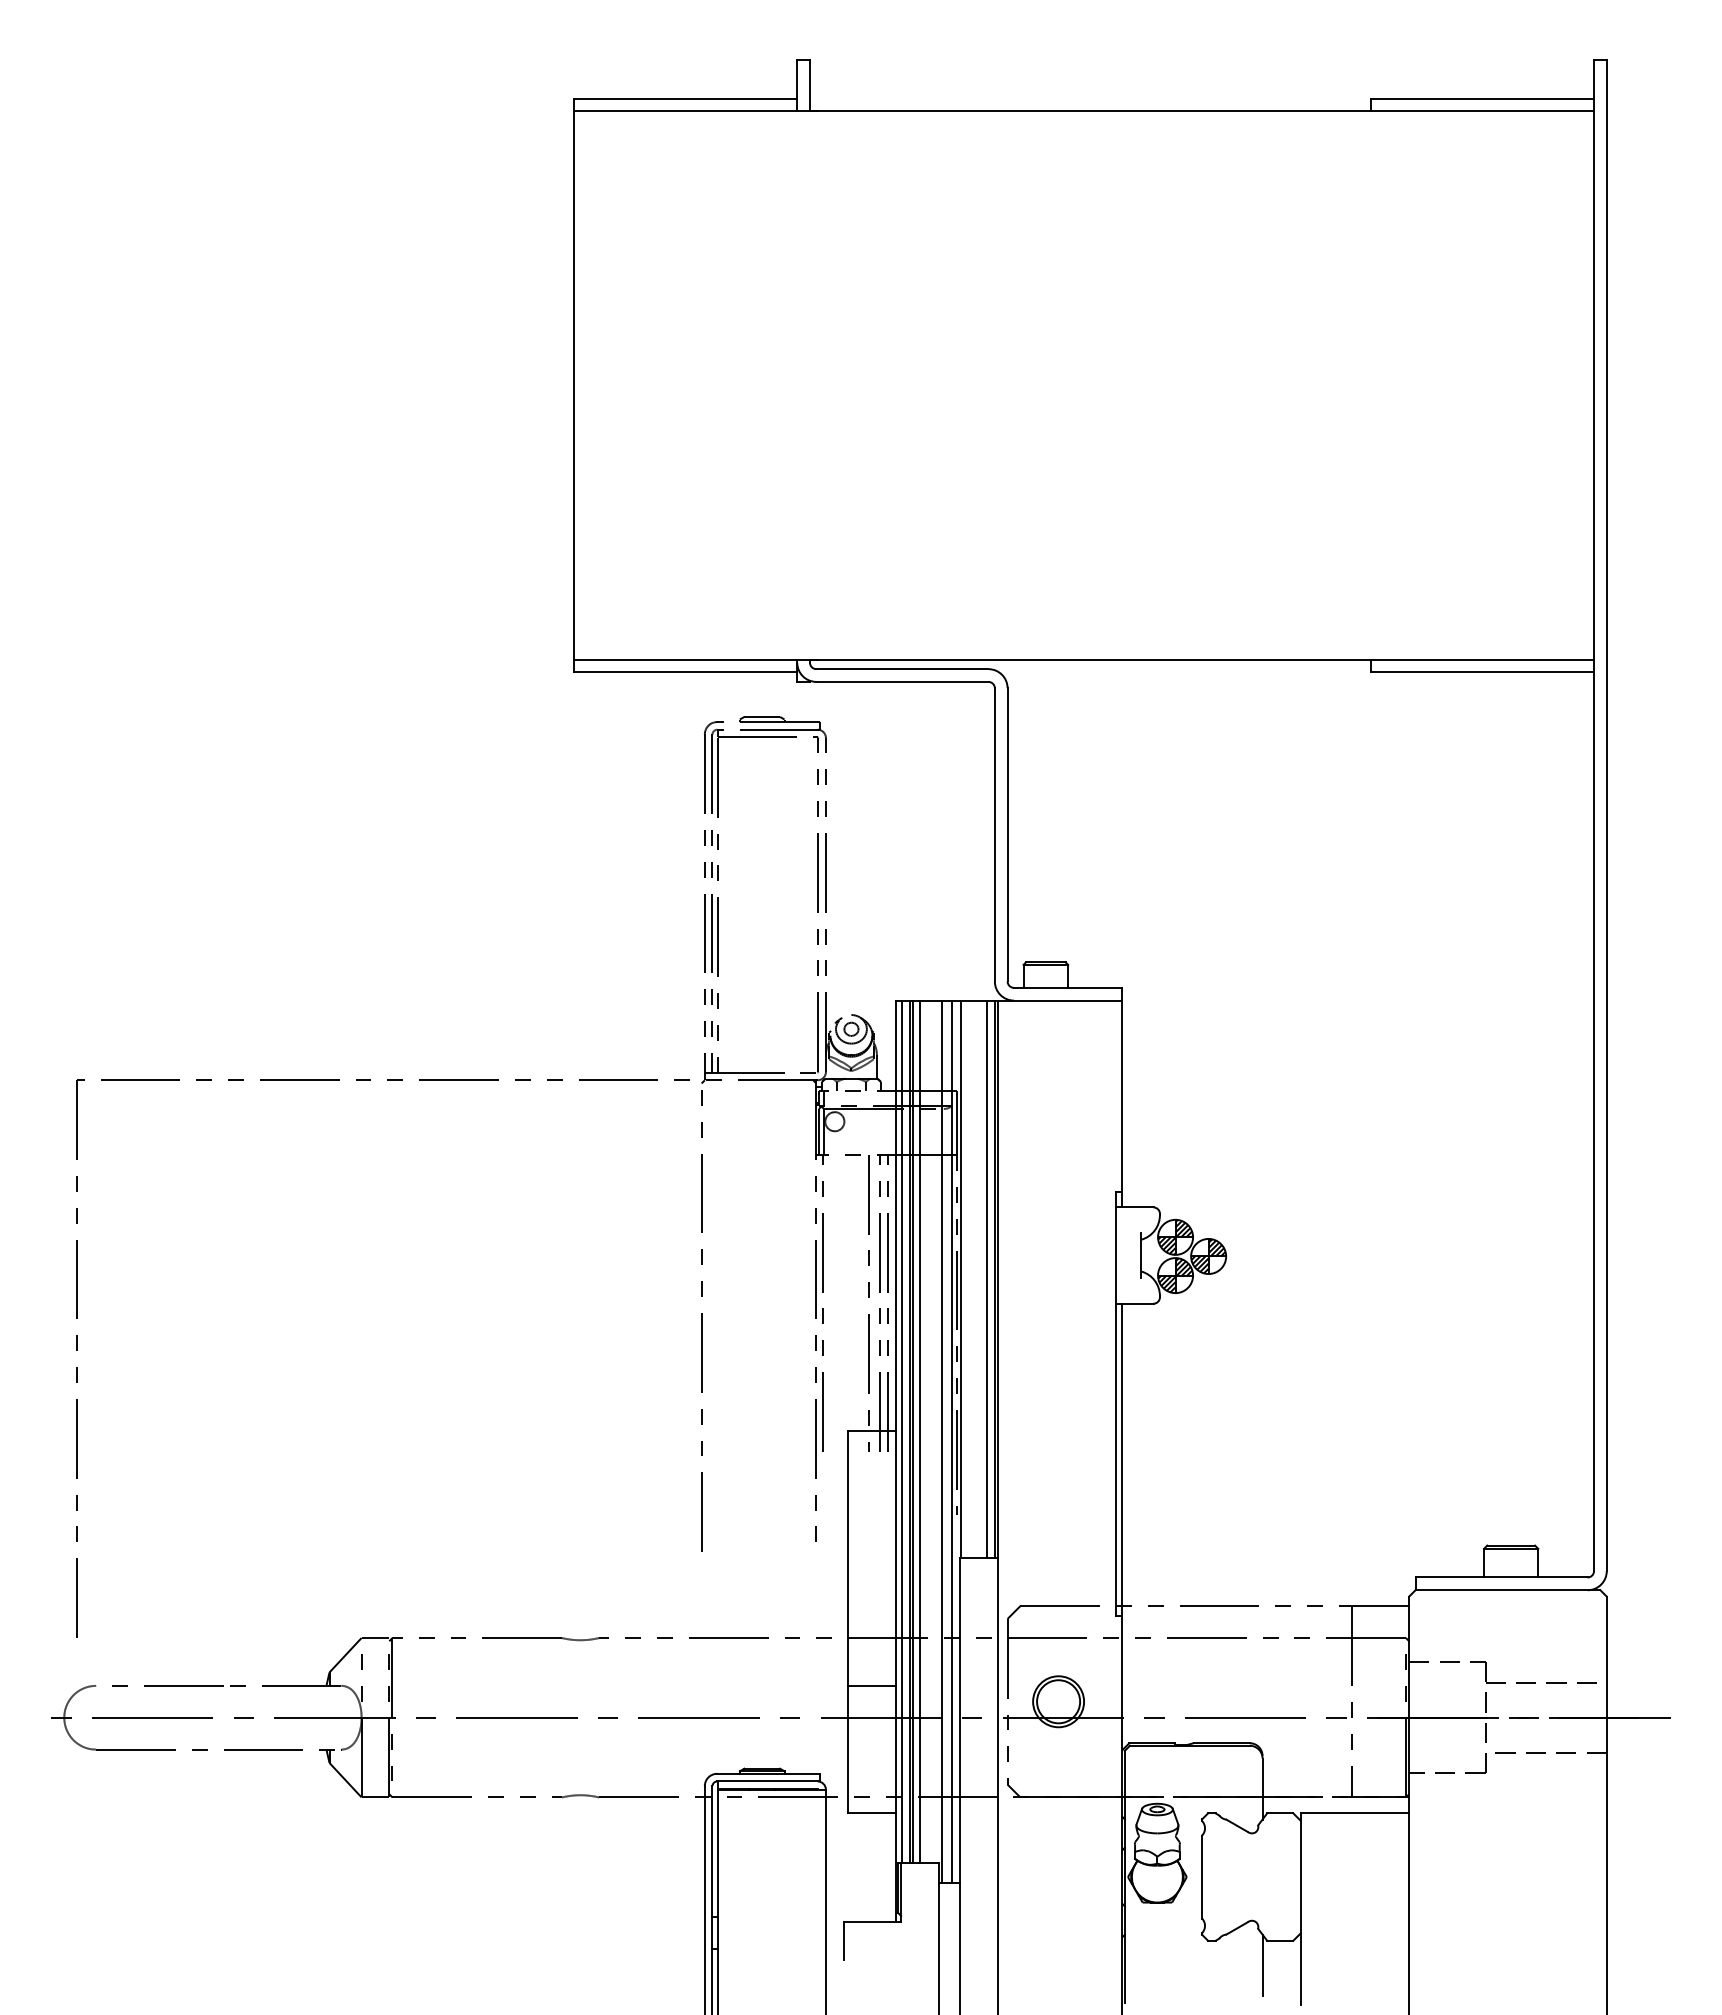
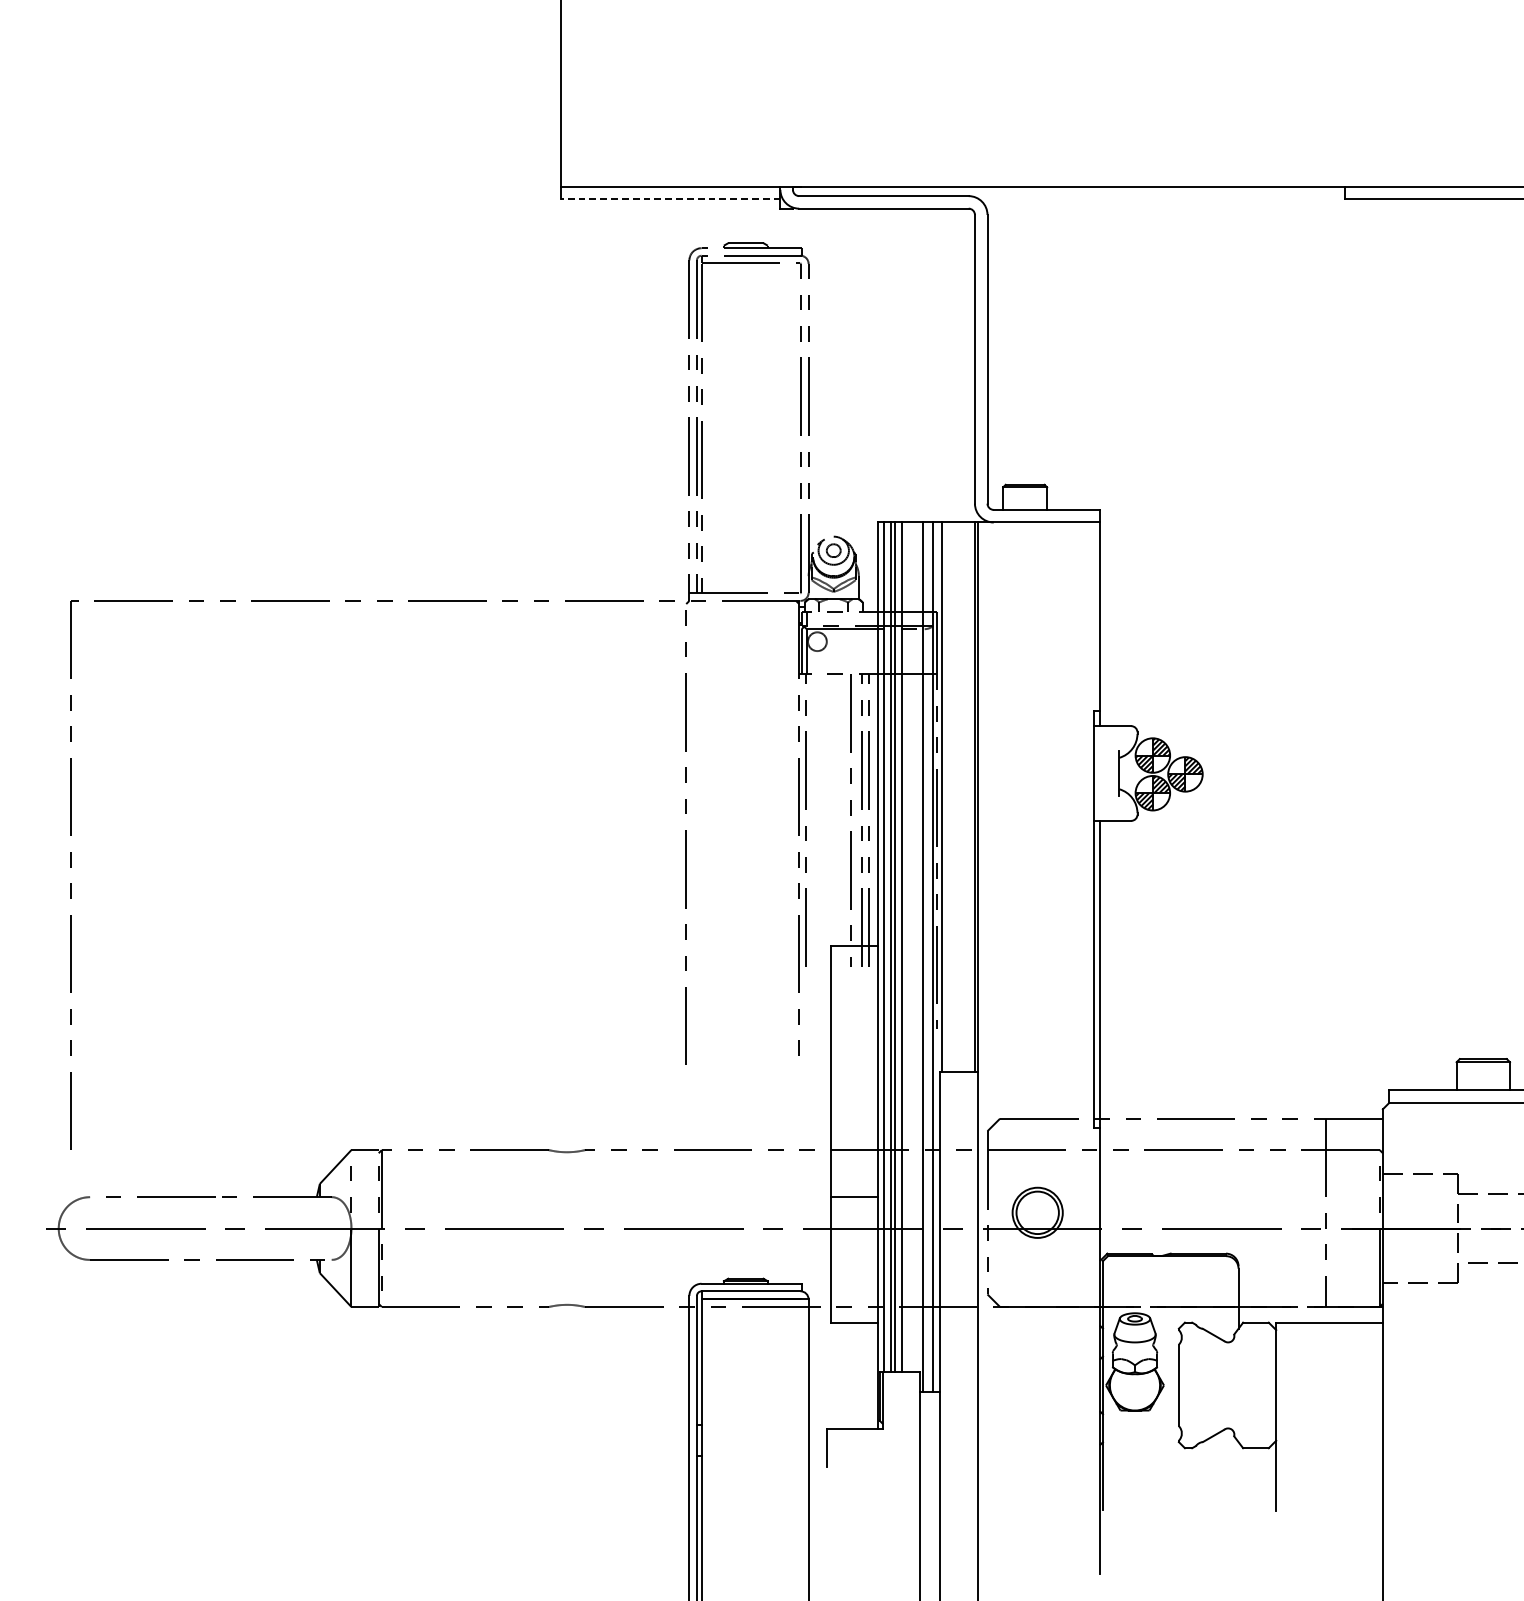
line: (685, 672) -> (670, 199), solid -> dashed
line: (987, 1279) -> (967, 797), removed
line: (1262, 1964) -> (1238, 1471), removed

